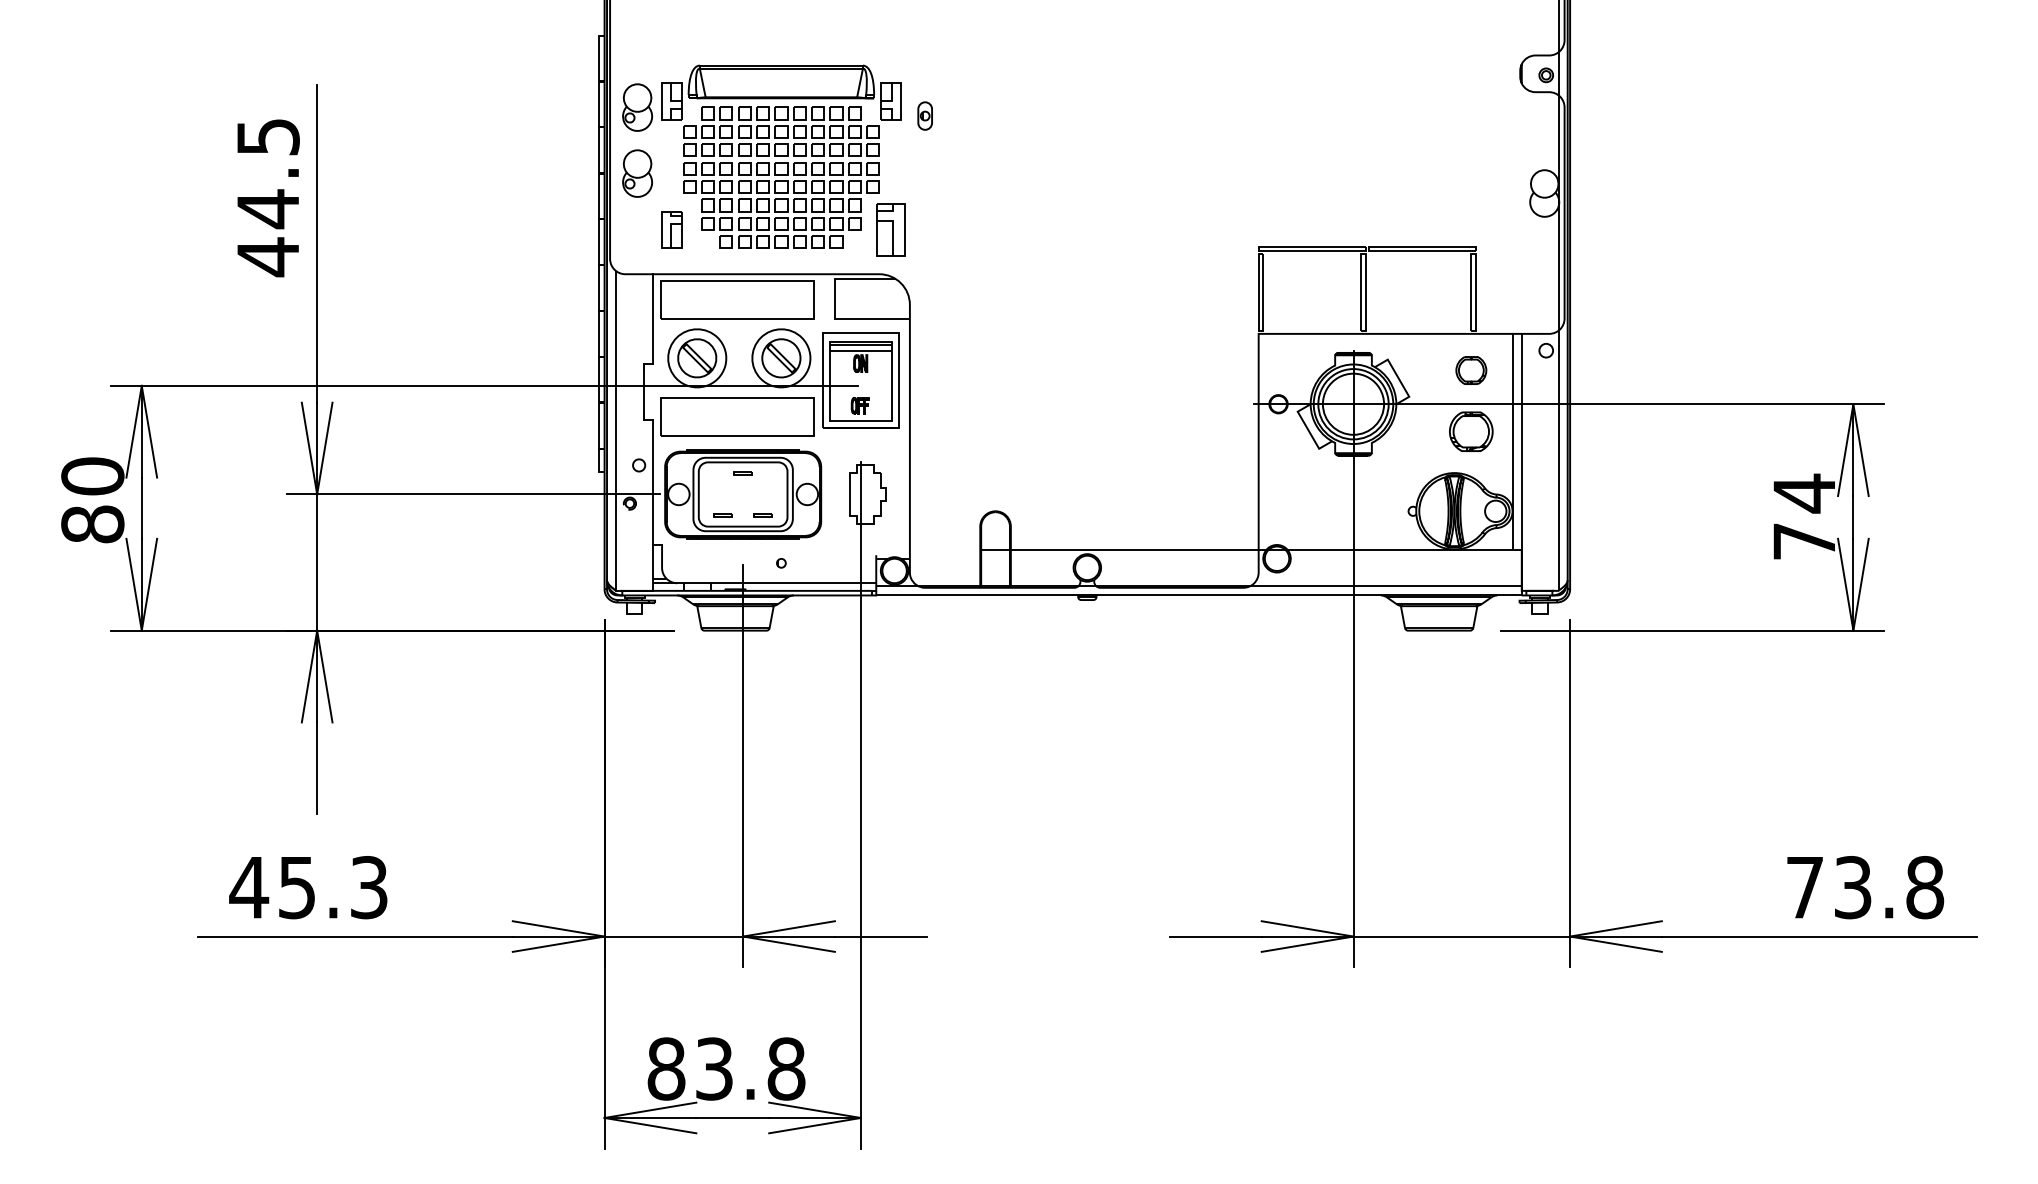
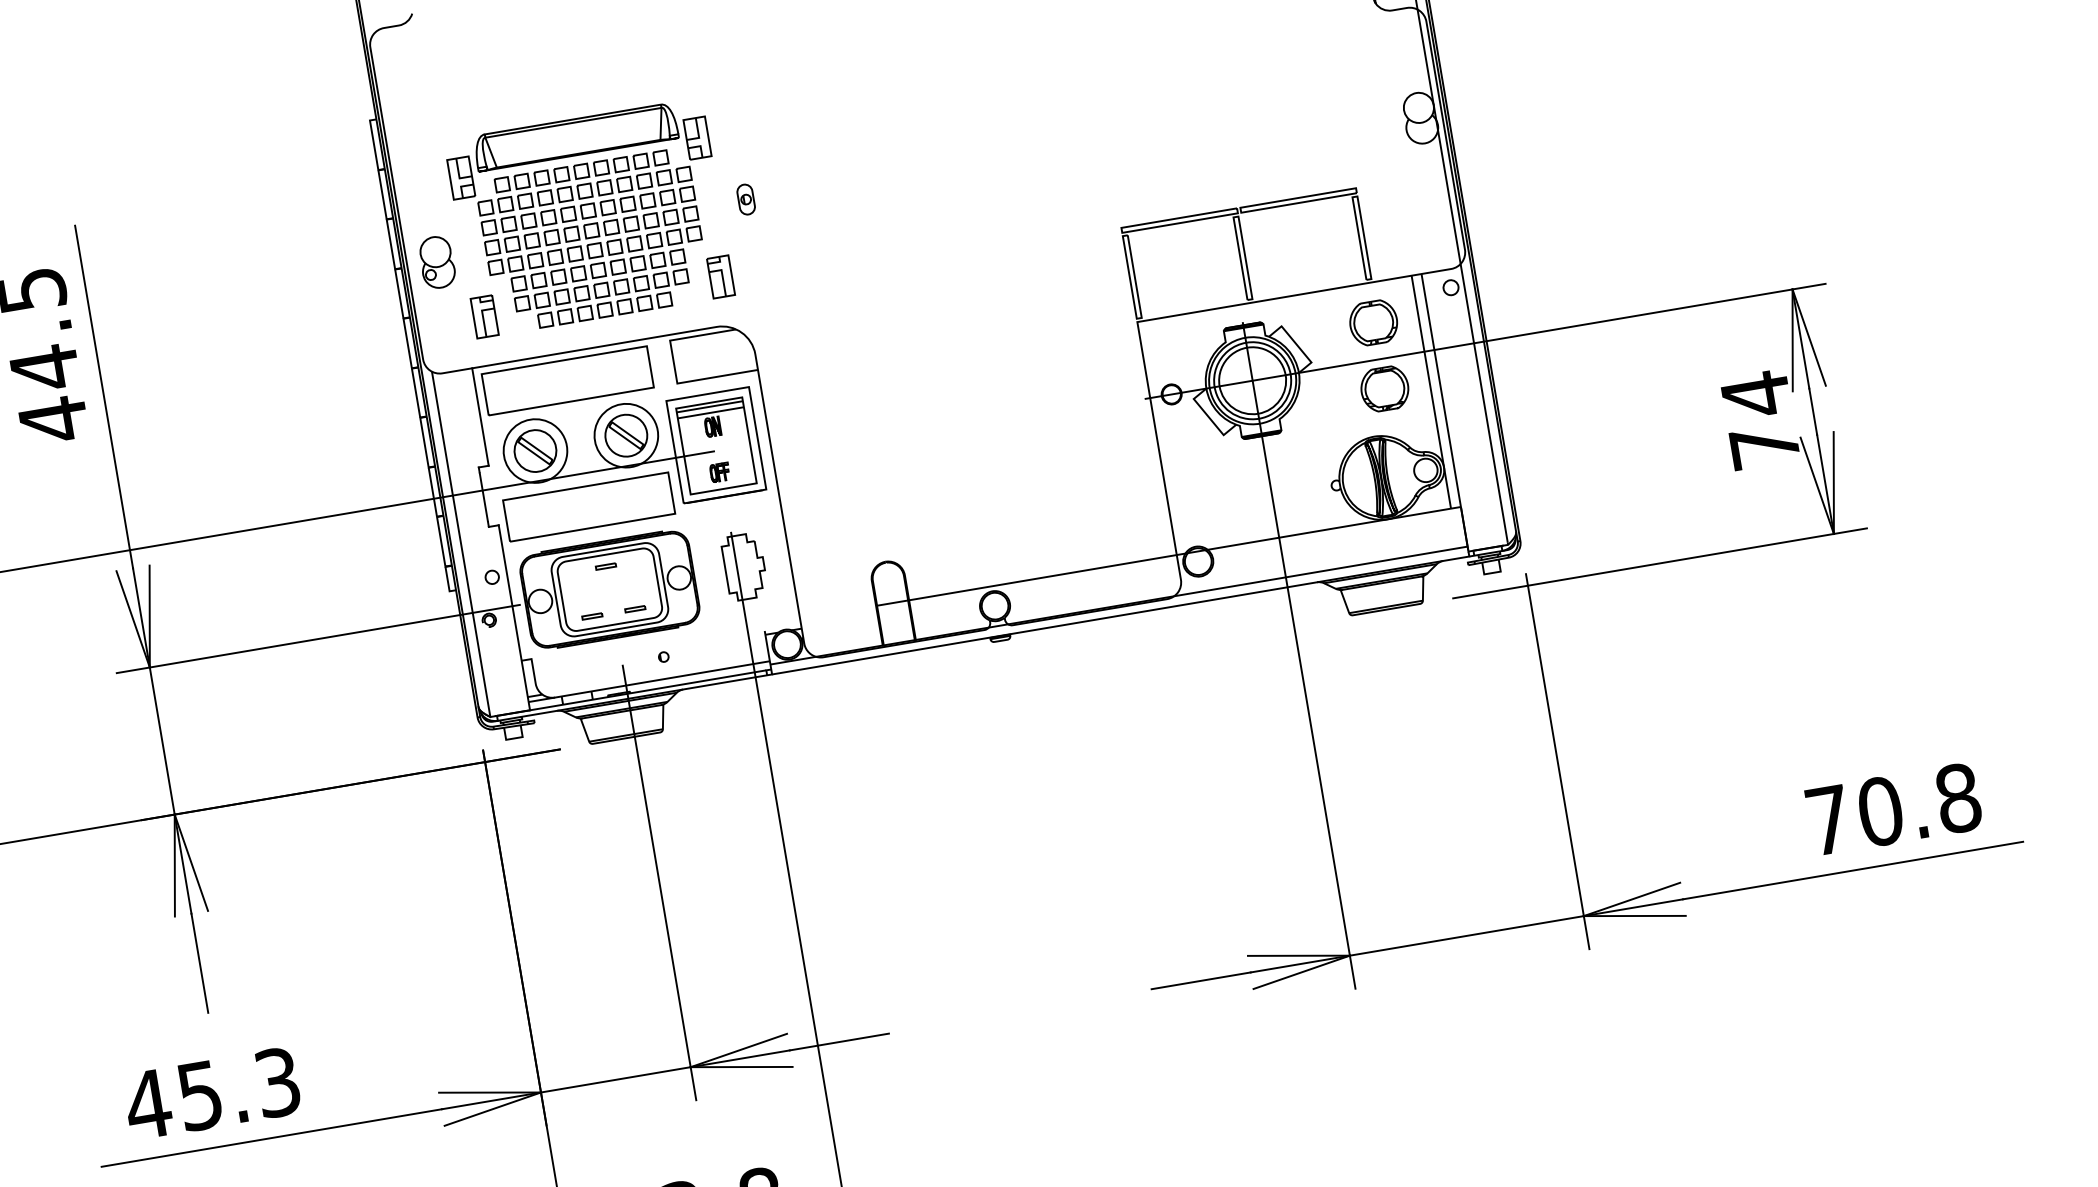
part: (637, 107) -> (425, 191), removed
part: (924, 115) -> (745, 199), moved
part: (890, 229) -> (720, 276), size x0.71
part: (1471, 370) -> (1373, 322), size x1.43
text: (1853, 887) -> (1880, 811), 73.8 -> 70.8

